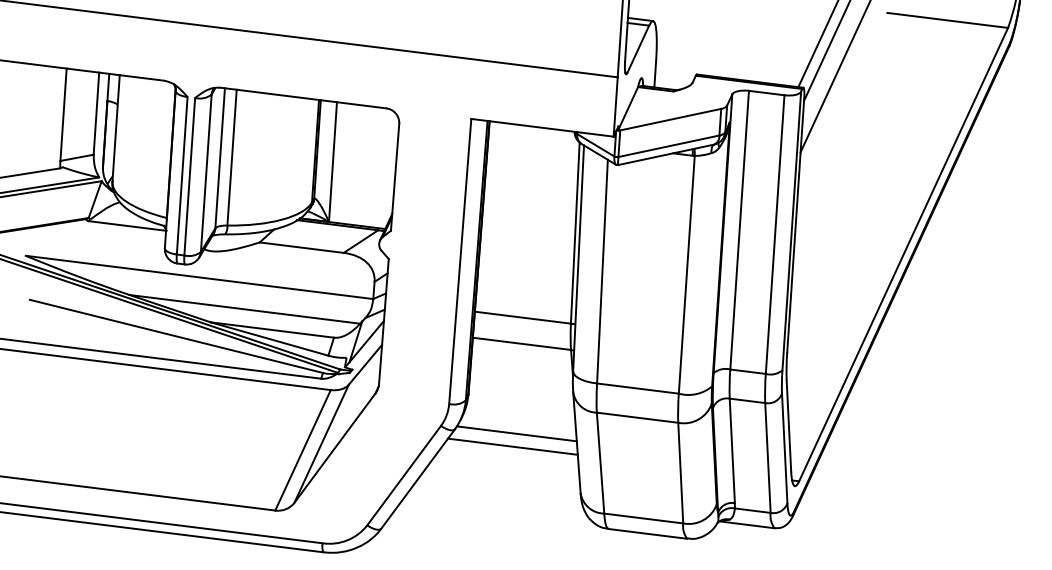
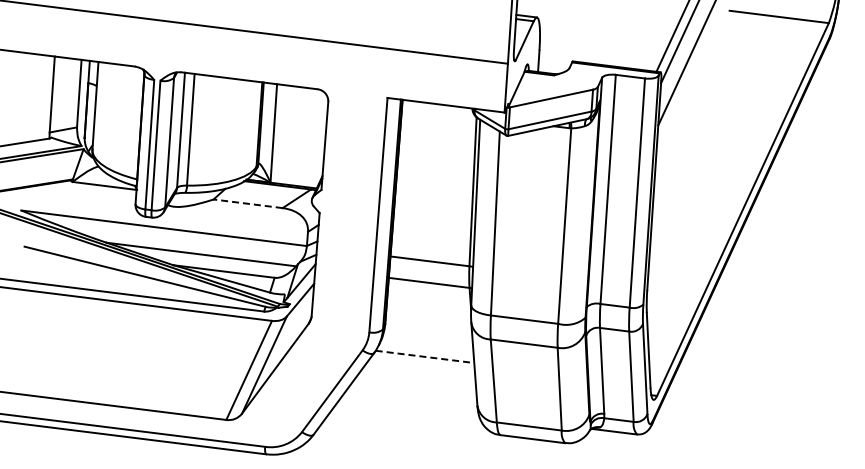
line: (302, 247) -> (248, 203), solid -> dashed
line: (517, 433) -> (425, 356), solid -> dashed
line: (512, 446) -> (421, 367), removed

